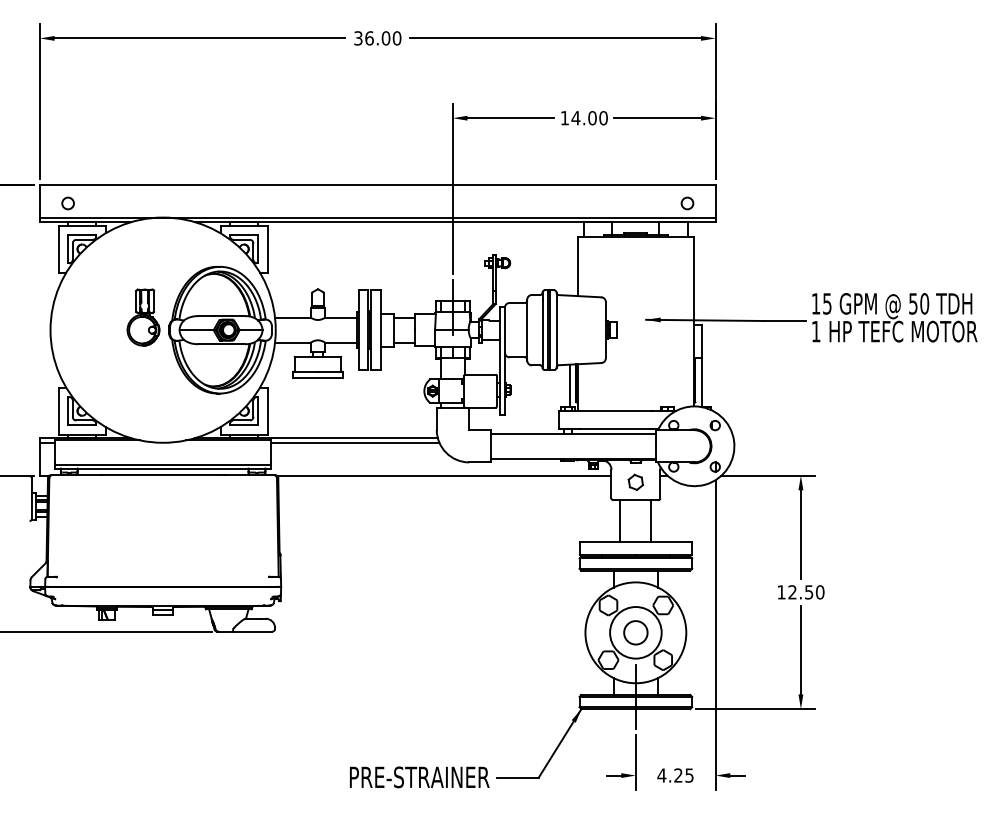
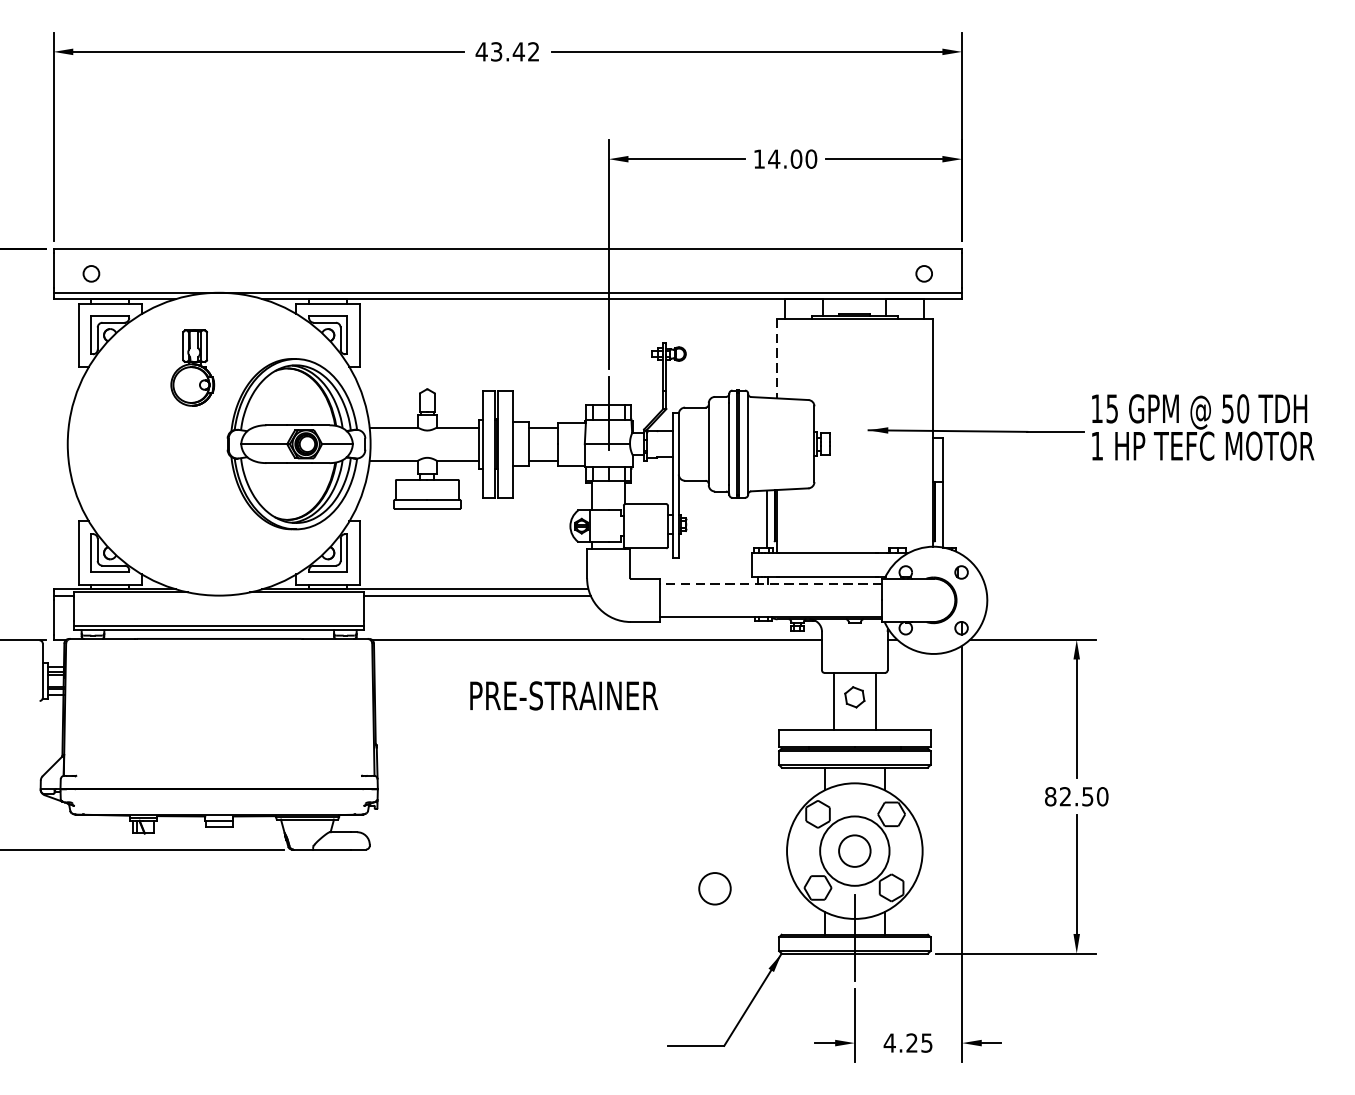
text: (377, 38) -> (507, 52), 36.00 -> 43.42
line: (577, 266) -> (776, 358), solid -> dashed
part: (143, 317) -> (192, 367), moved
line: (573, 433) -> (770, 583), solid -> dashed
part: (635, 481) -> (854, 696), moved
text: (781, 592) -> (1050, 796), 12.50 -> 82.50
circle: (531, 660) -> (714, 888), added
text: (419, 777) -> (563, 696), moved

